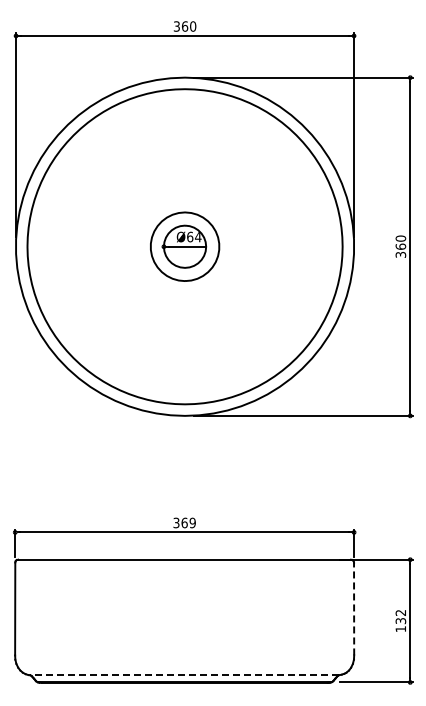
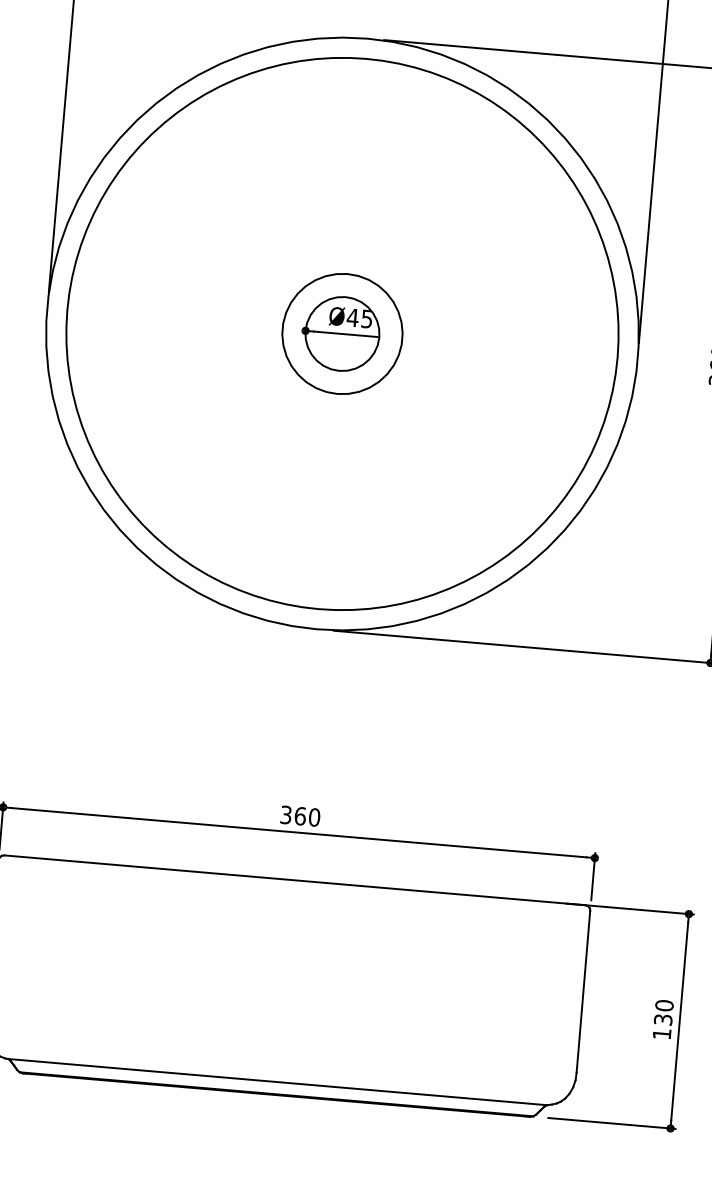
text: (193, 236) -> (358, 317), Ø64 -> Ø45
text: (192, 523) -> (314, 818), 369 -> 360
line: (354, 608) -> (584, 990), dashed -> solid
text: (400, 612) -> (663, 1004), 132 -> 130
line: (184, 675) -> (277, 1082), dashed -> solid

